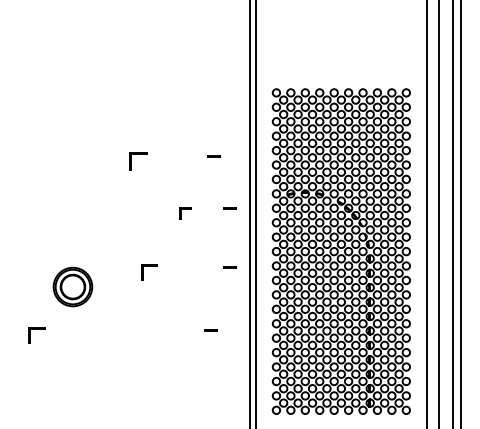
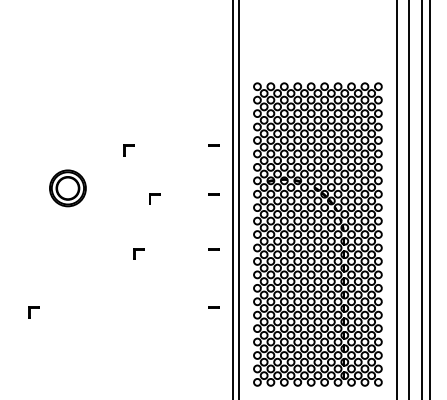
line: (213, 156) -> (213, 145), moved
part: (138, 161) -> (128, 150), size x0.62
part: (185, 213) -> (155, 199), moved
part: (149, 272) -> (139, 254), size x0.71
part: (72, 286) -> (67, 187), moved
line: (210, 330) -> (213, 308), moved
part: (36, 335) -> (33, 312), size x0.71

